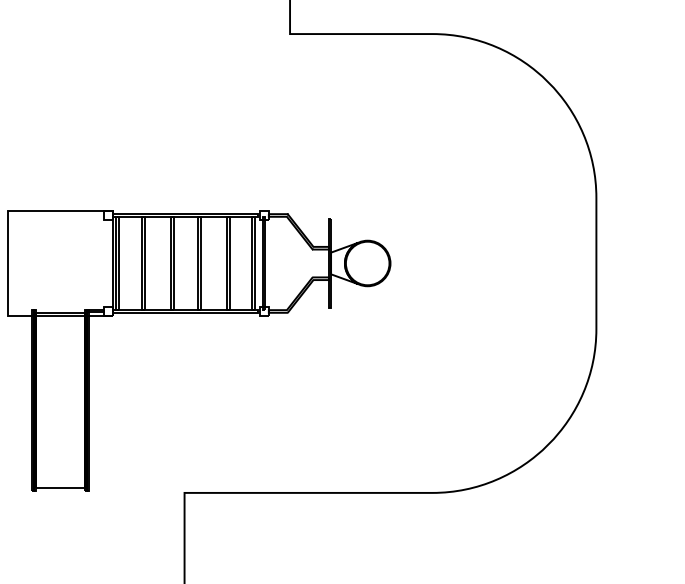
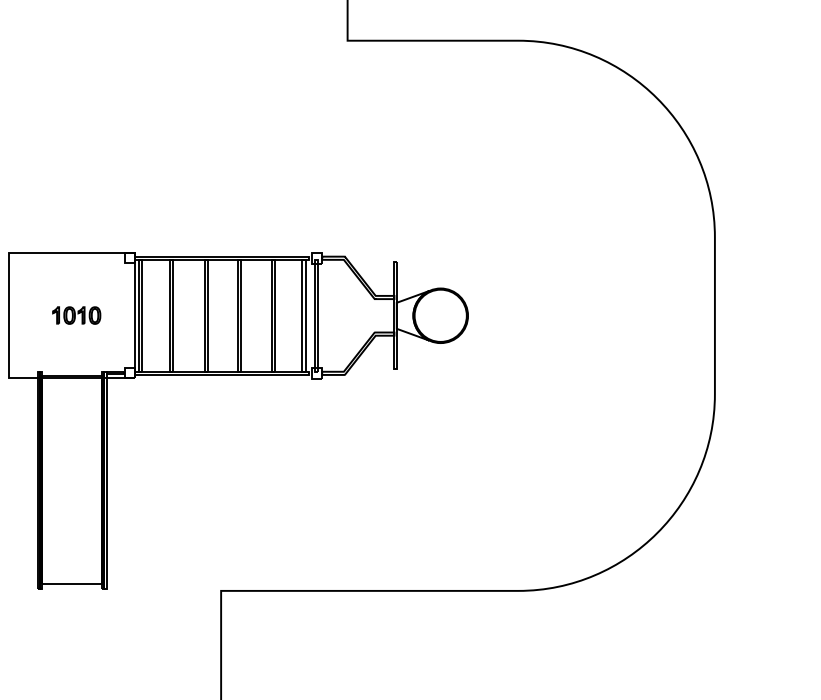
part: (63, 263) -> (75, 315), added

